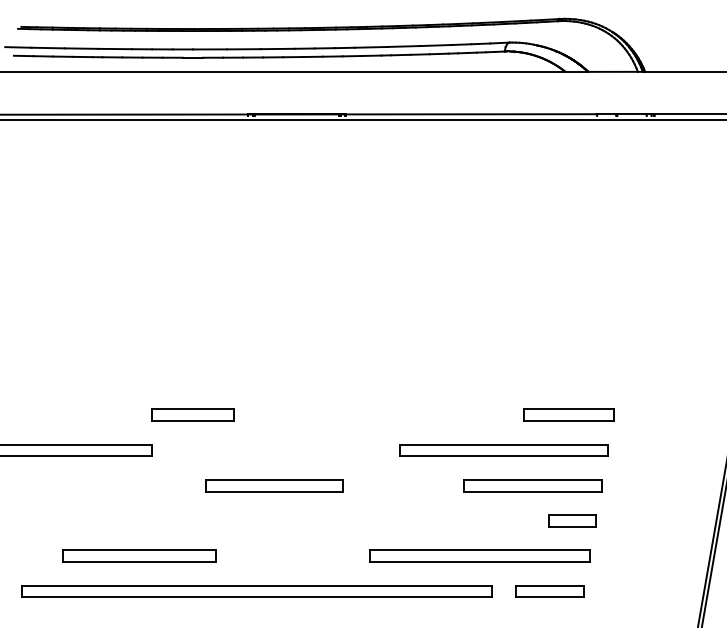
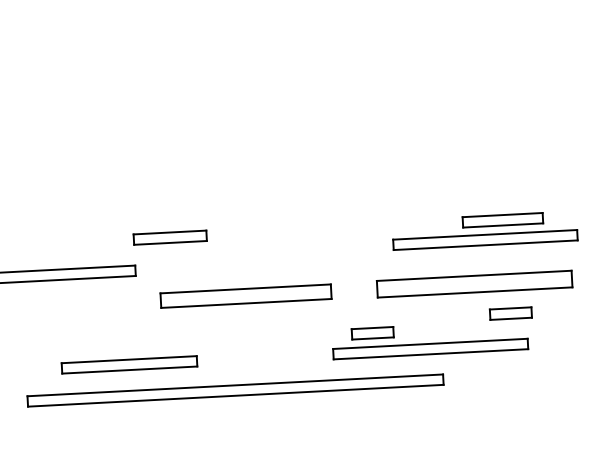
part: (503, 450) -> (484, 240), moved
part: (274, 485) -> (245, 295), size x1.4
part: (532, 485) -> (473, 284), size x1.6
part: (415, 534) -> (372, 332), added
part: (549, 591) -> (493, 376), removed

